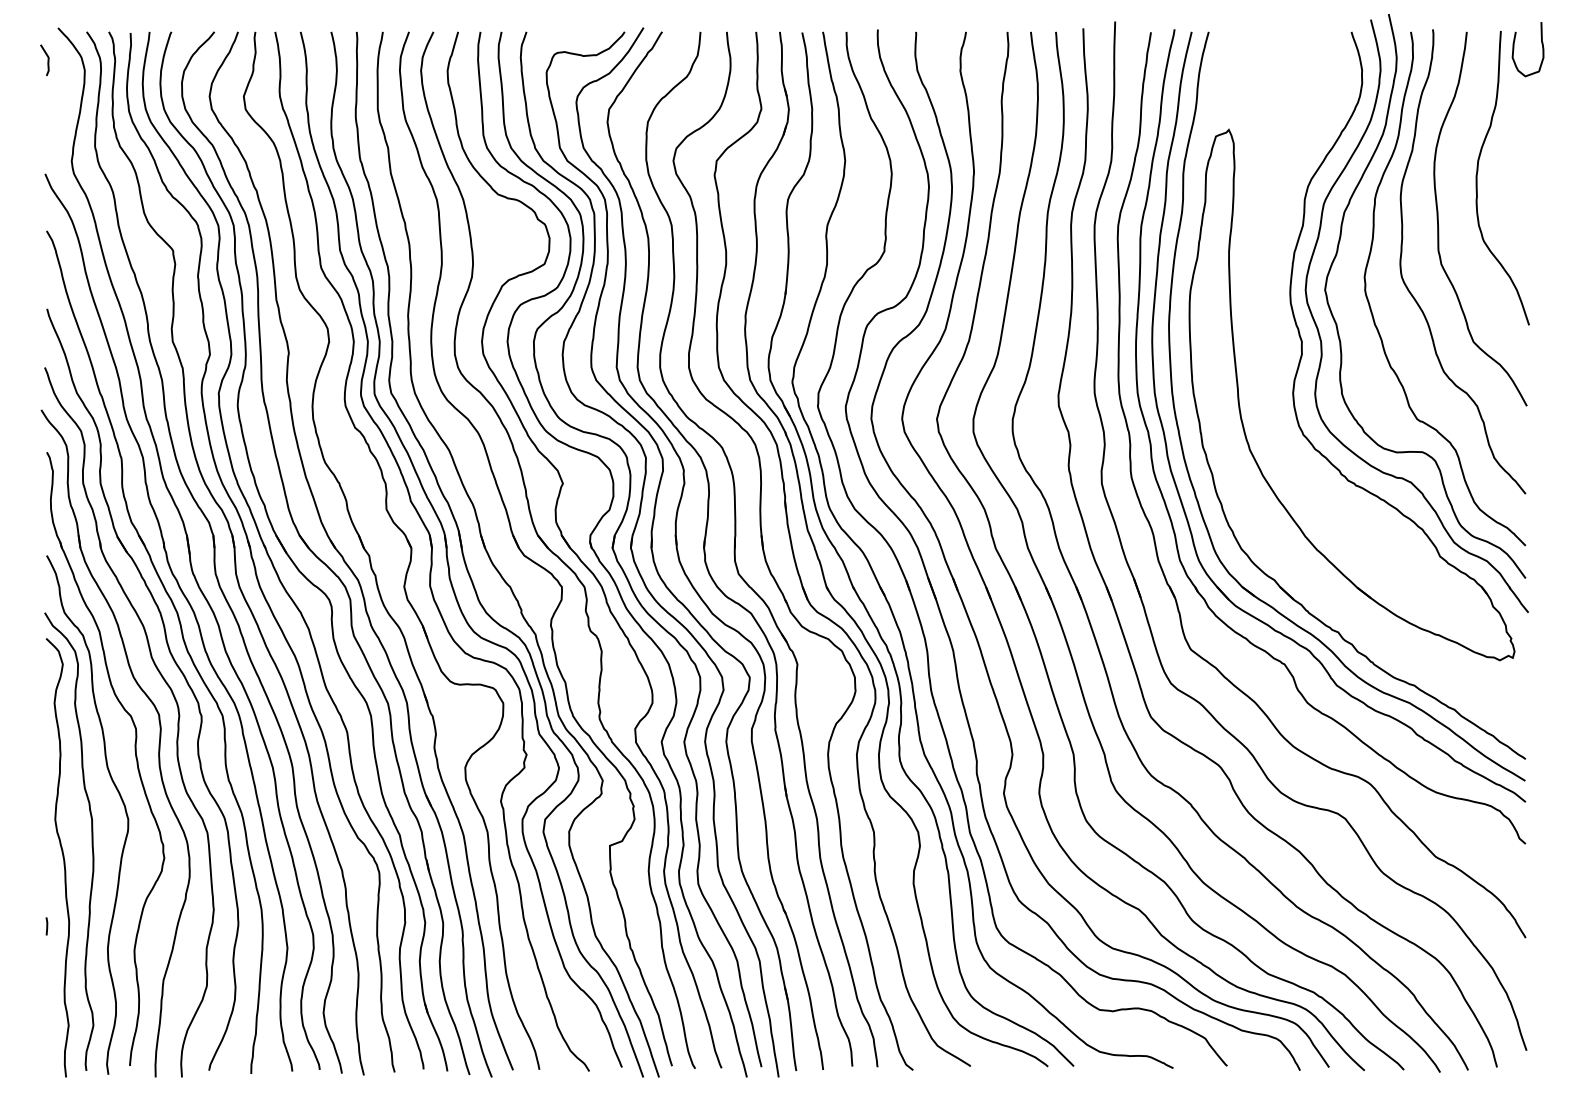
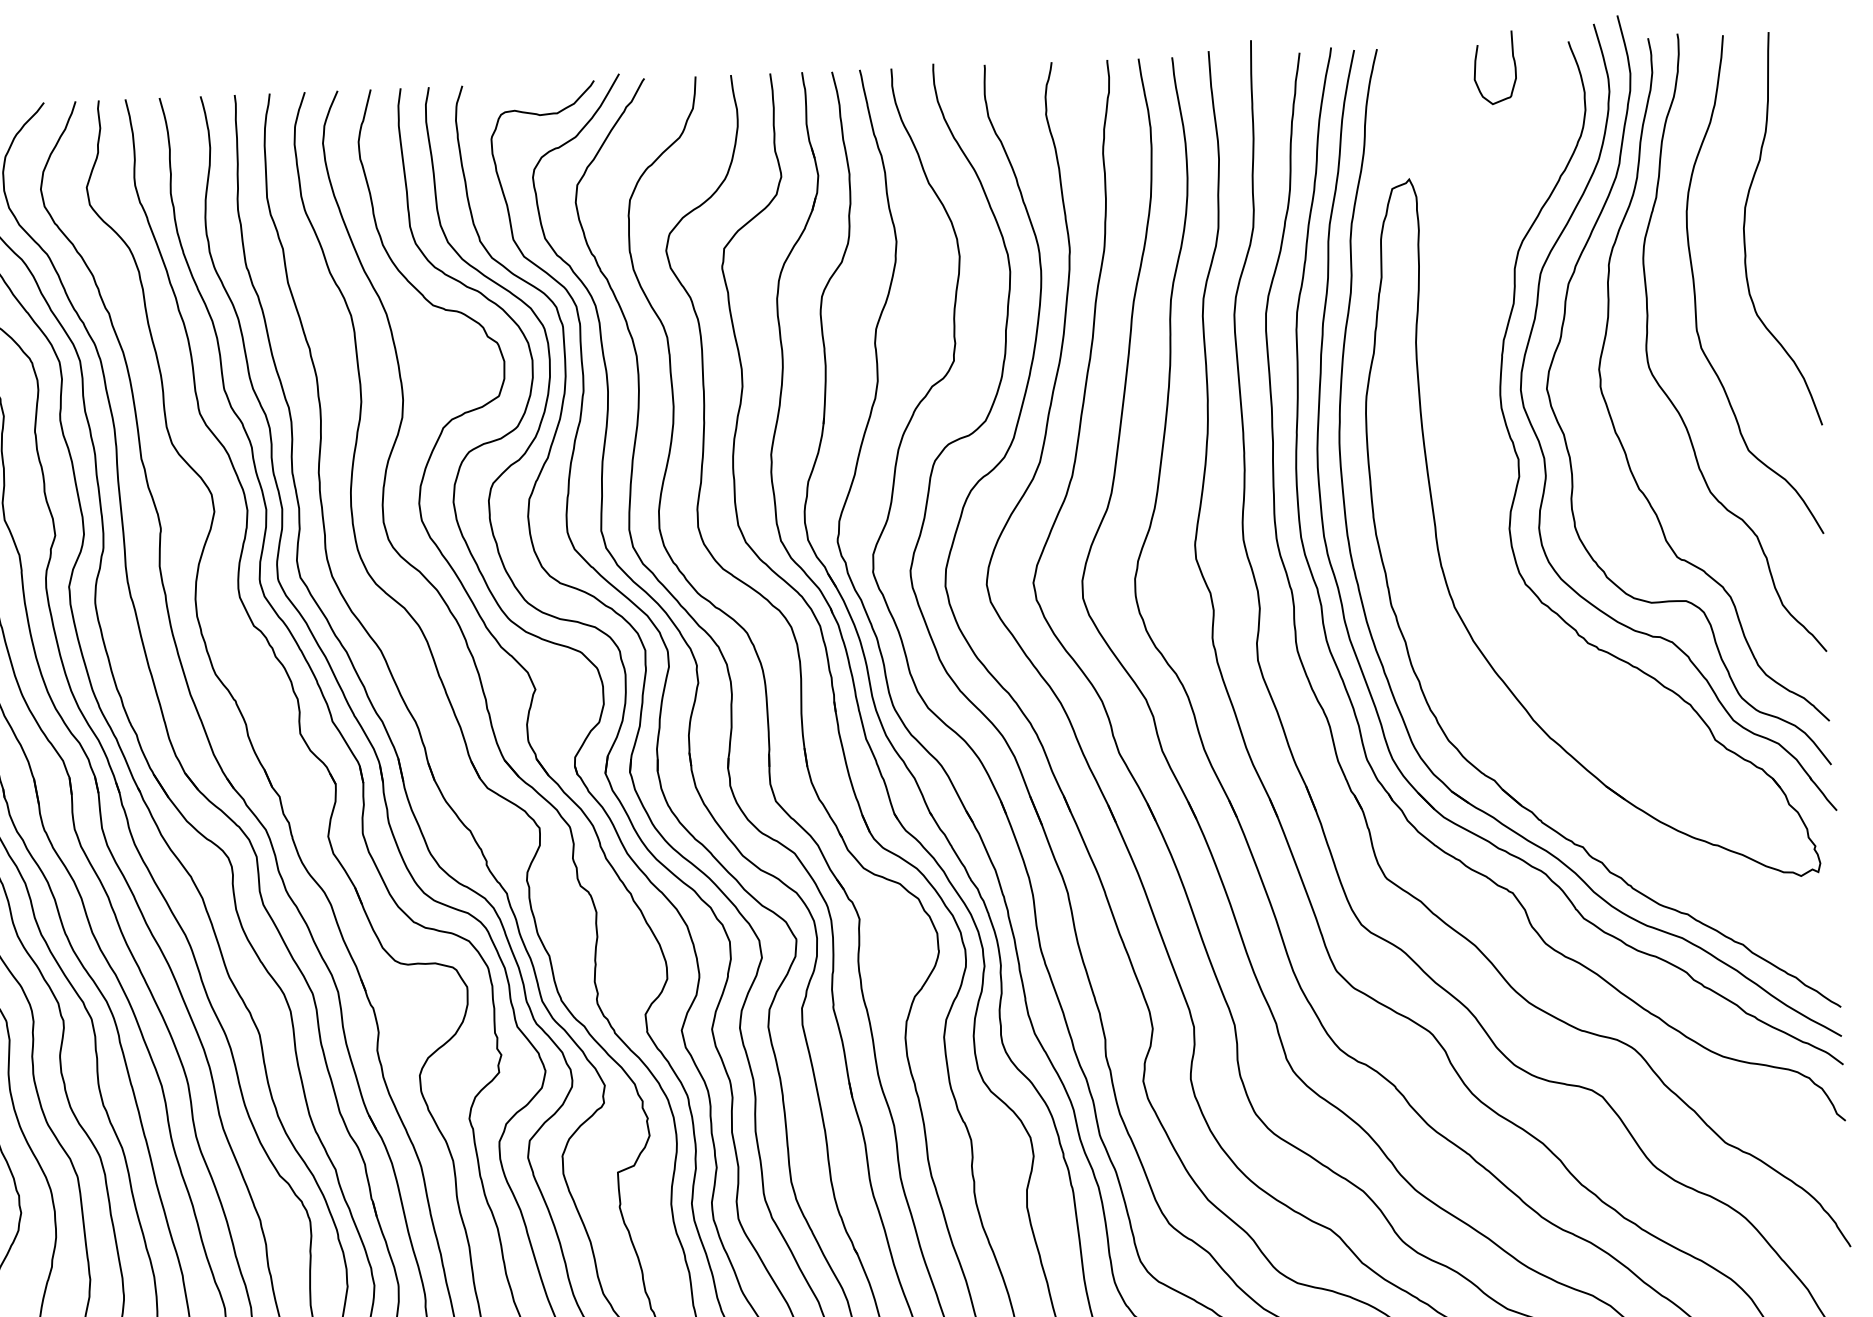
curve: (1514, 49) -> (1476, 68), moved

